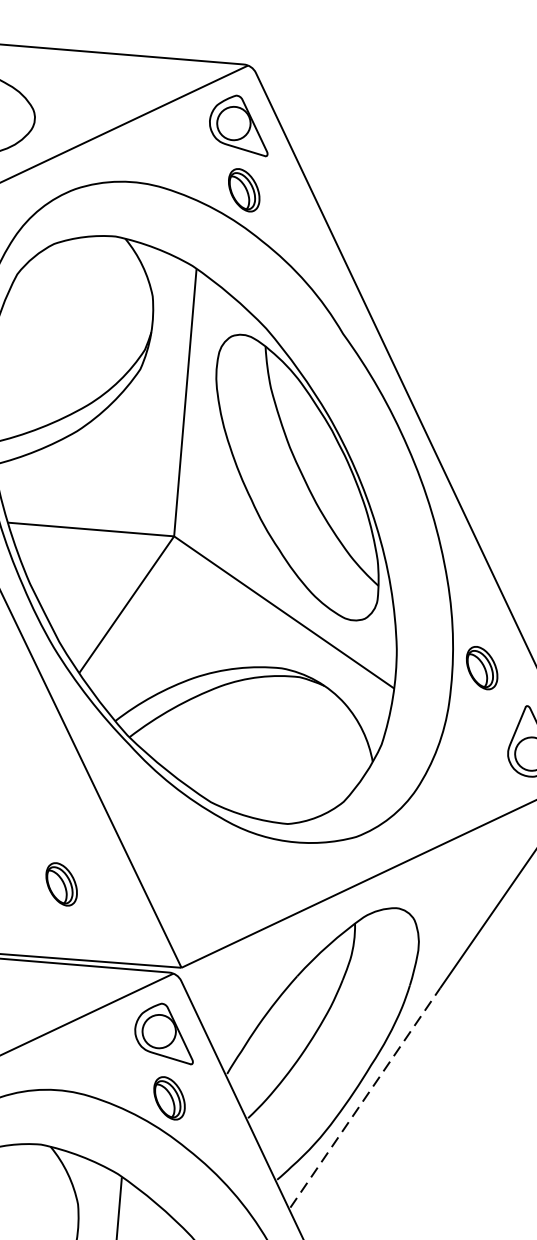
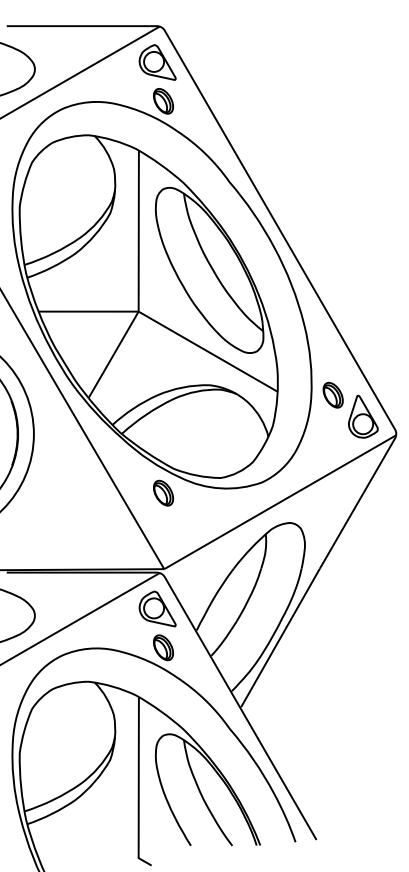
part: (481, 666) -> (332, 394), moved
part: (61, 883) -> (163, 492), moved
line: (365, 1097) -> (280, 637), dashed -> solid

